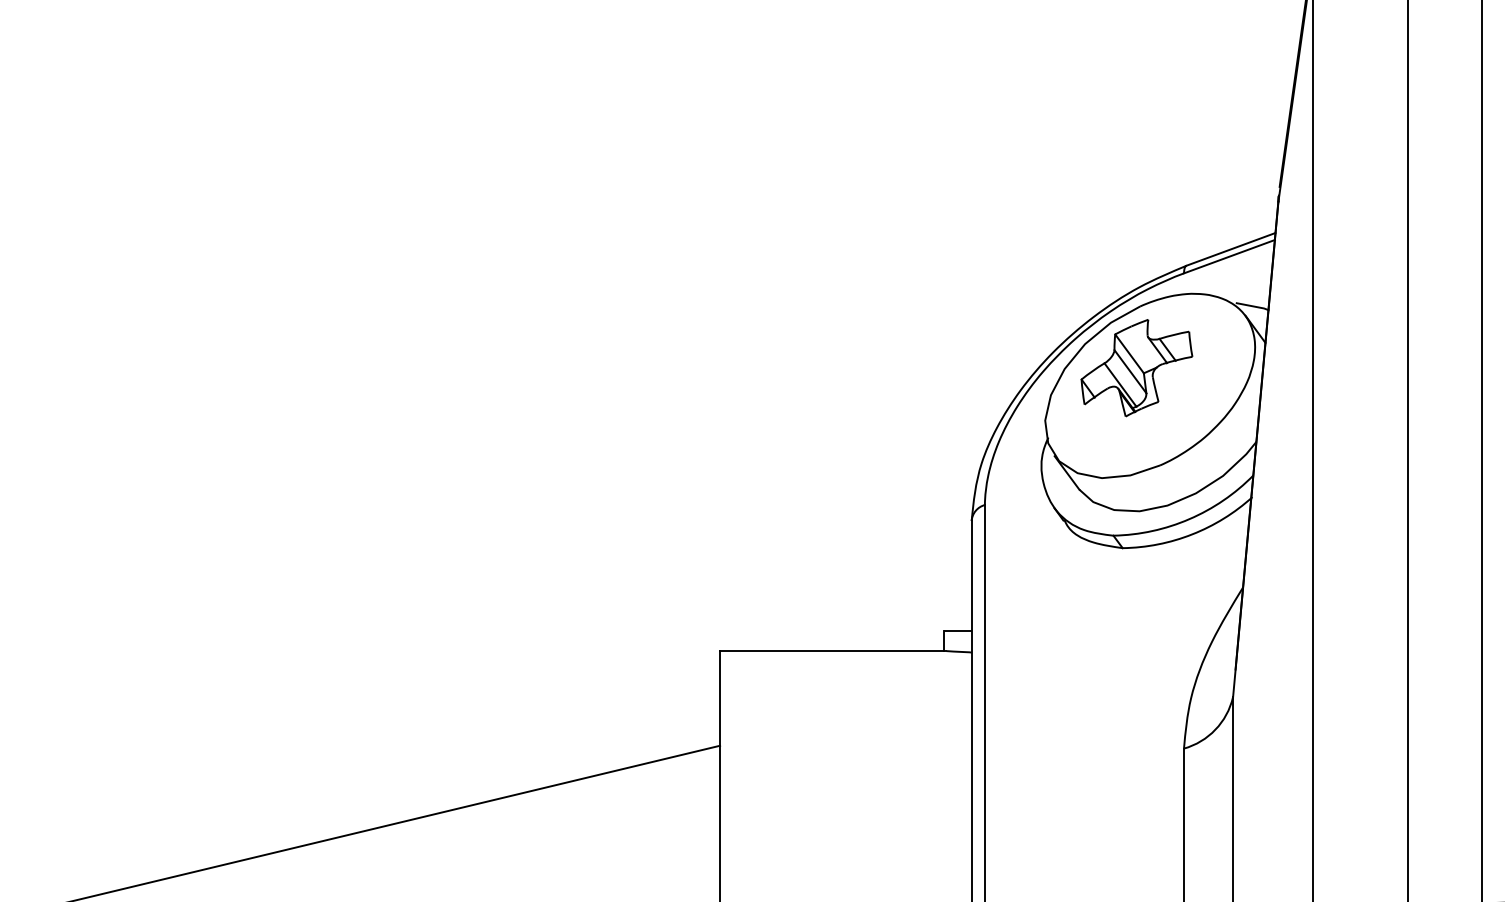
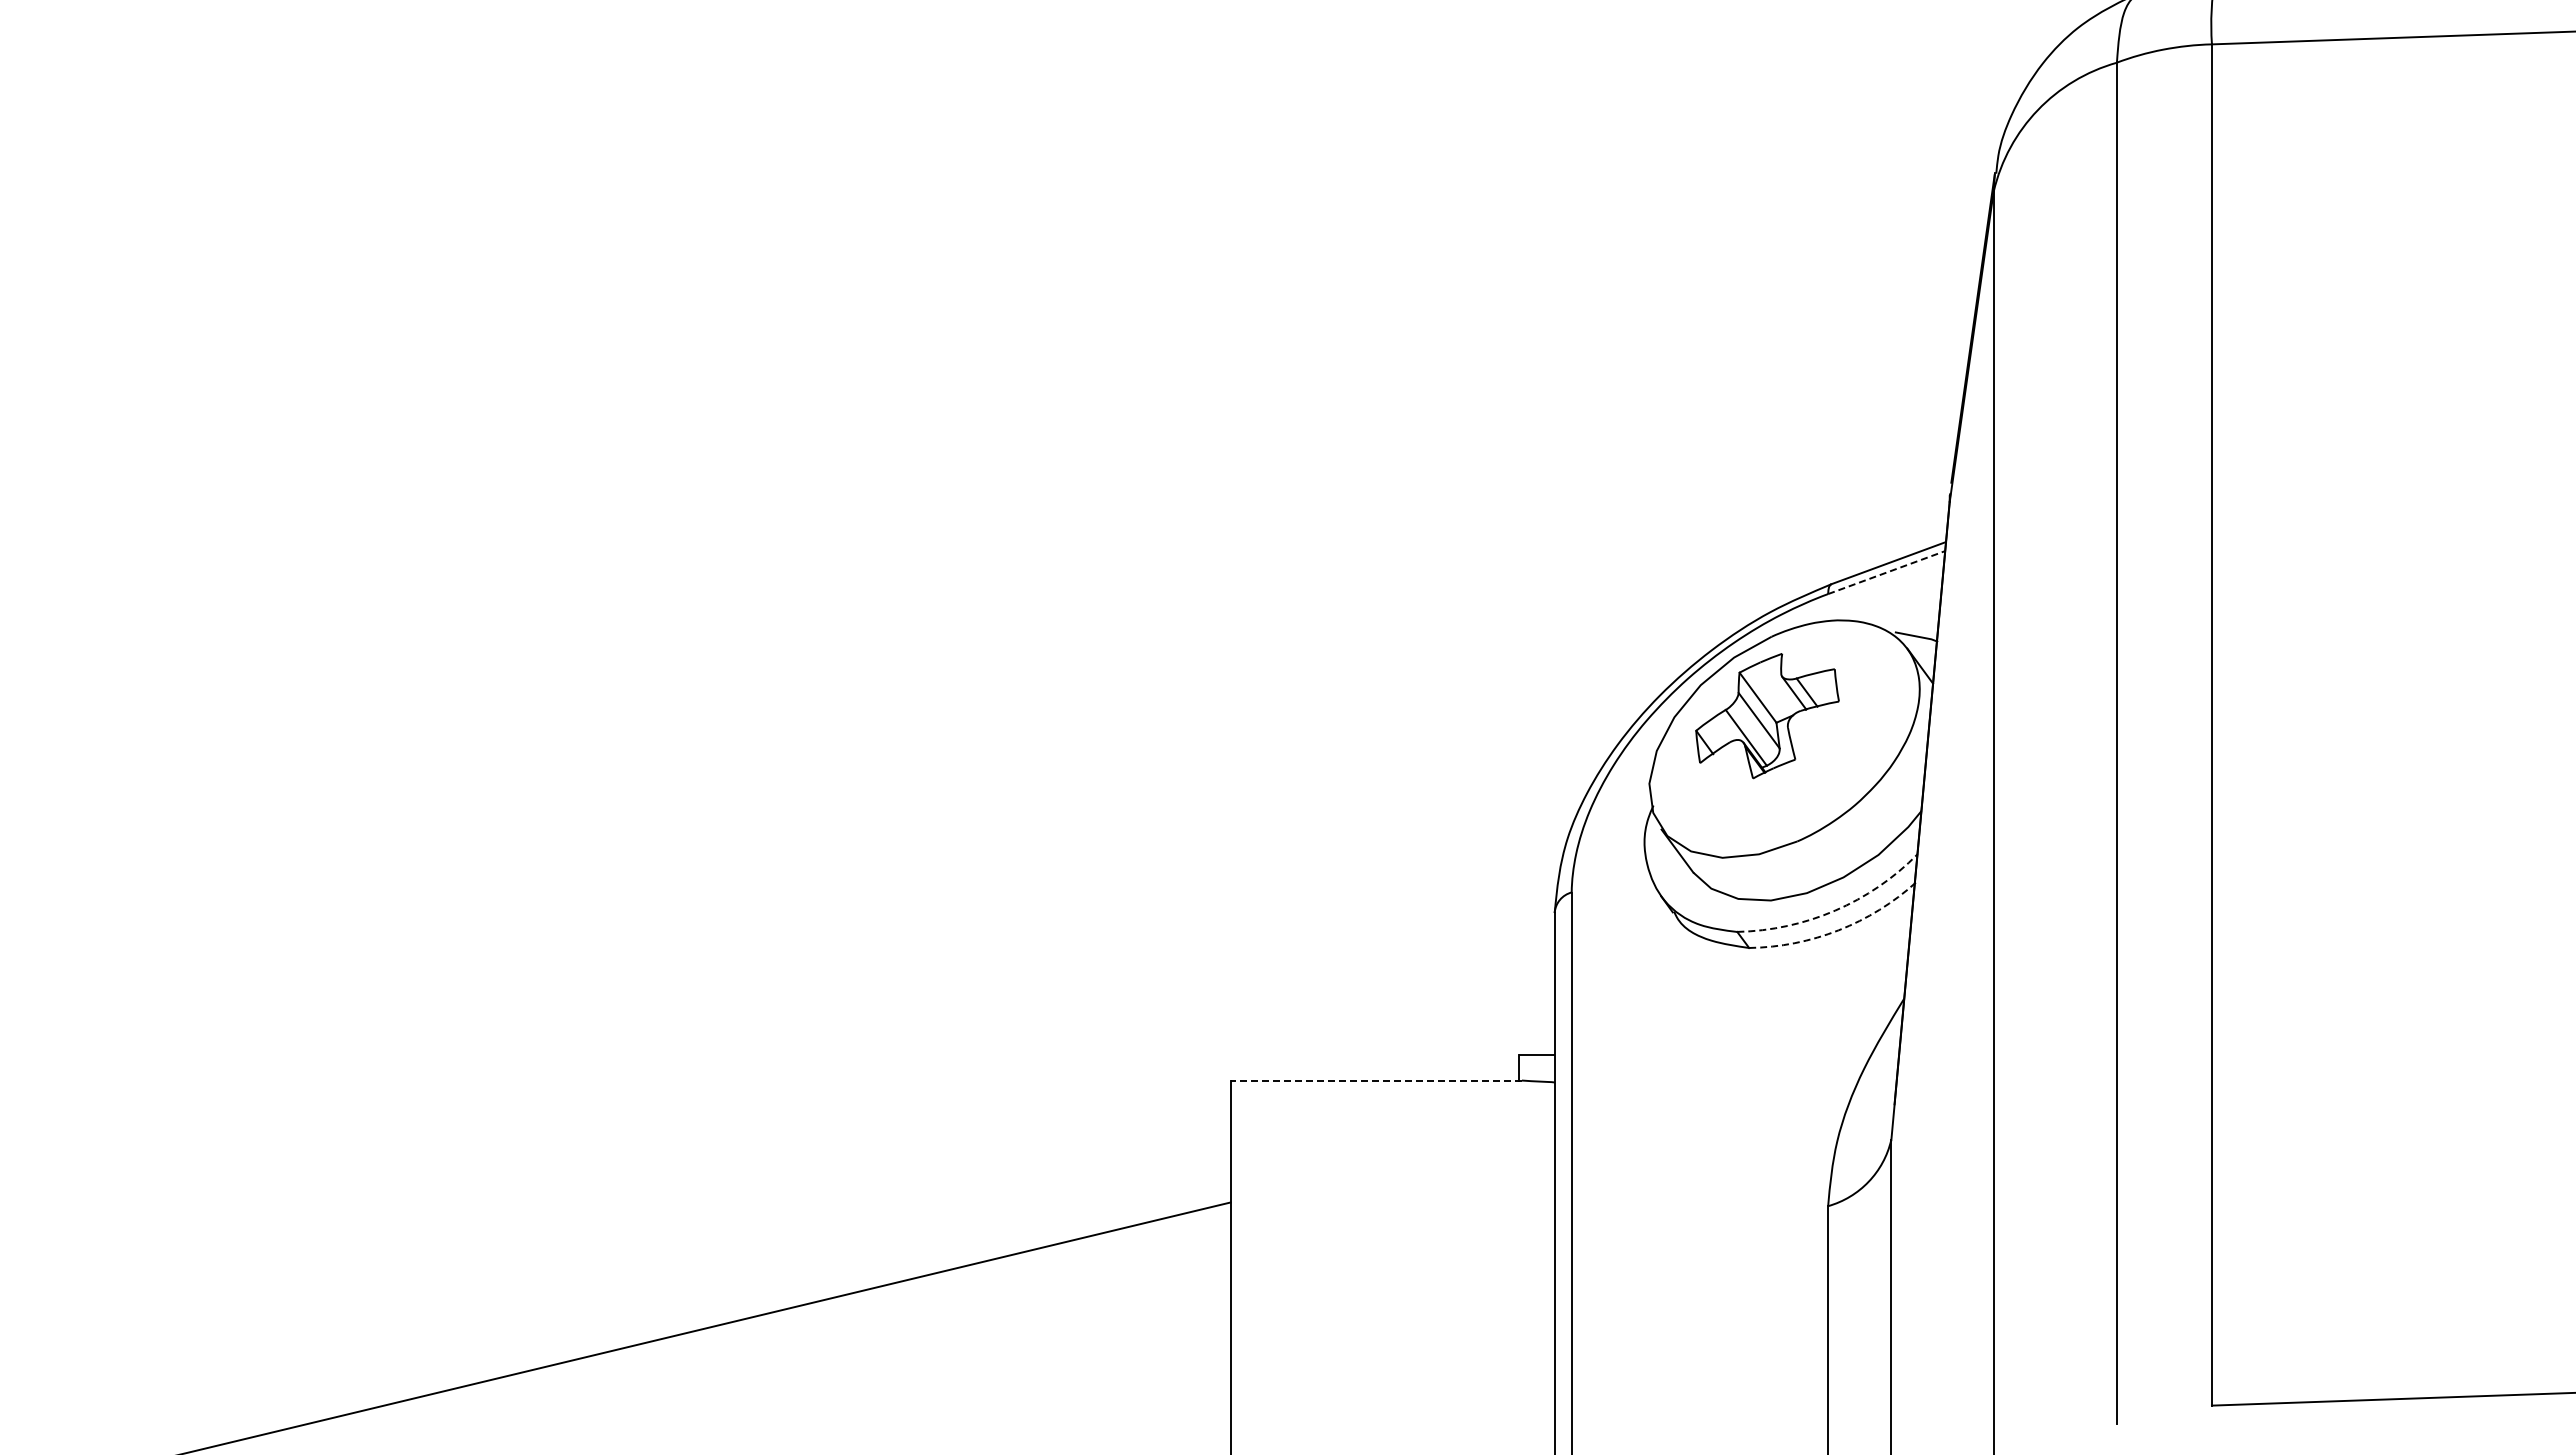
line: (1230, 256) -> (1887, 572), solid -> dashed
arc: (1189, 519) -> (1835, 910), solid -> dashed
arc: (1192, 534) -> (1838, 930), solid -> dashed
line: (833, 651) -> (1376, 1080), solid -> dashed

